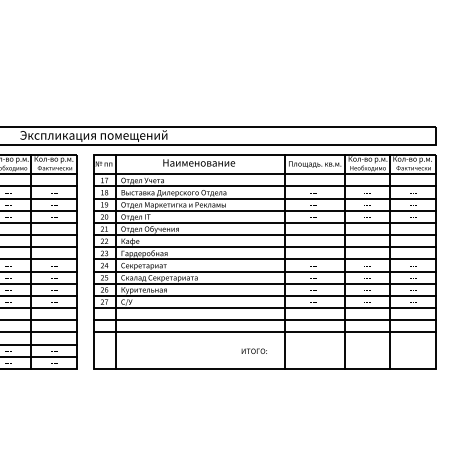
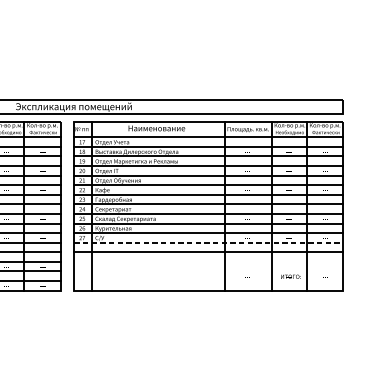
line: (265, 308) -> (209, 243), solid -> dashed
line: (265, 332) -> (209, 262), removed
text: (253, 350) -> (290, 276), moved

